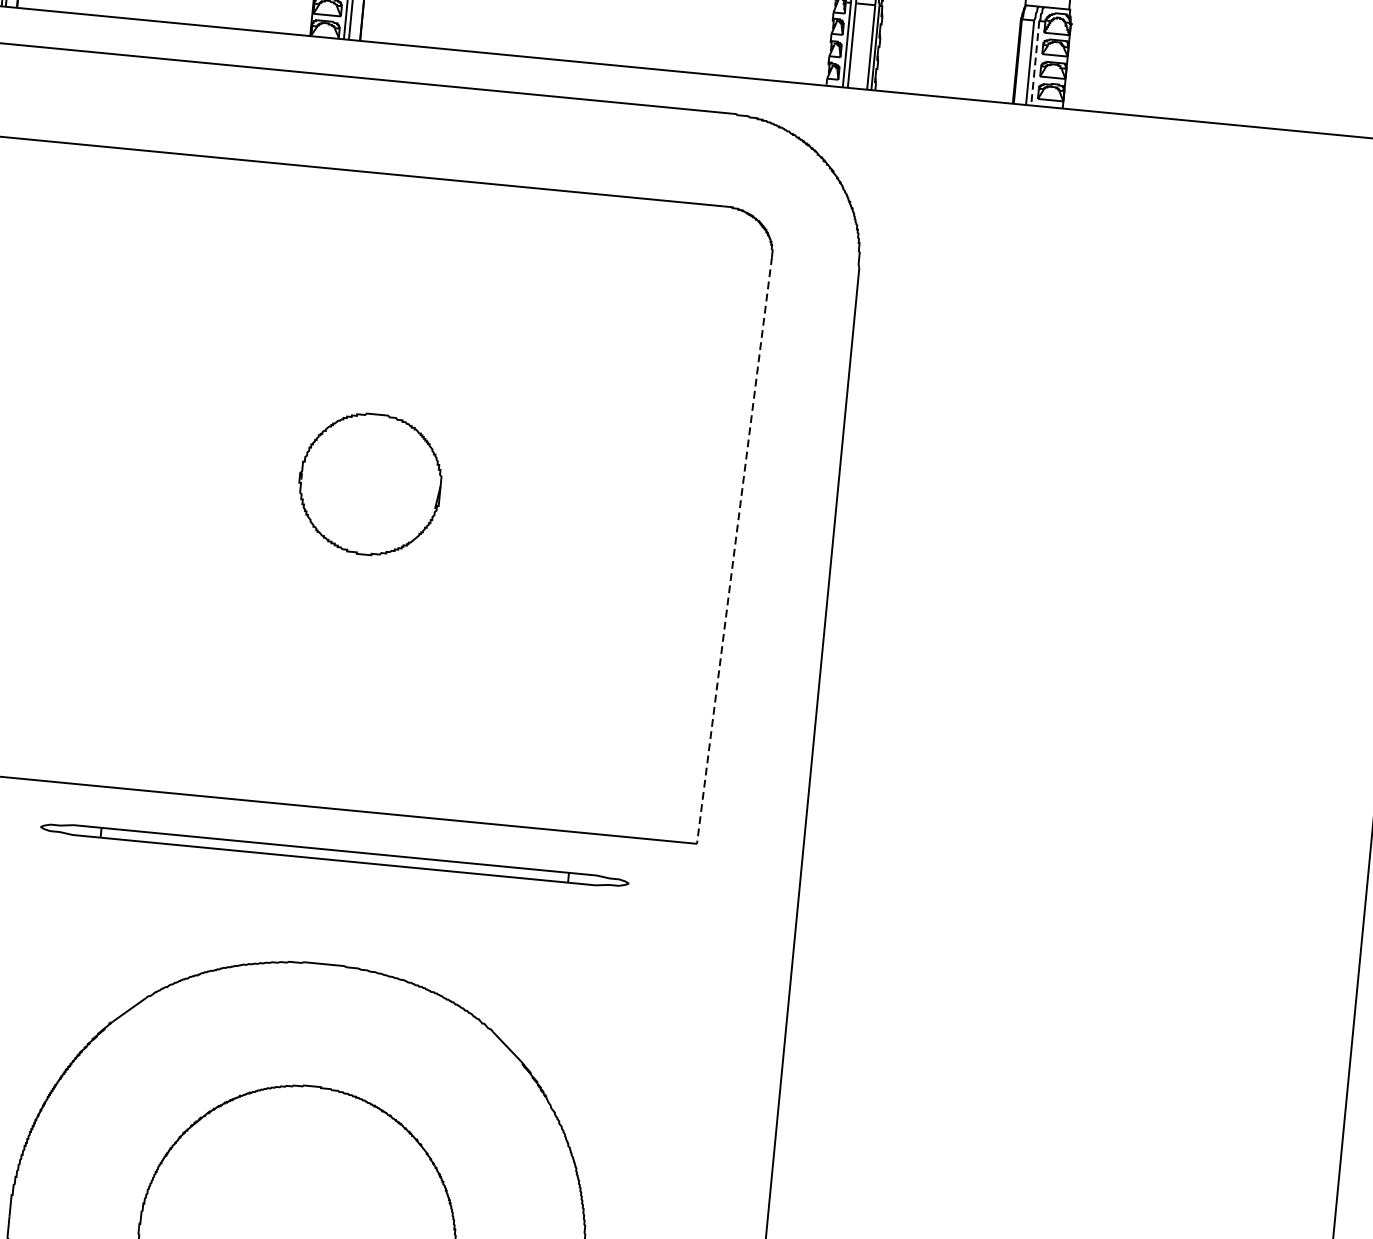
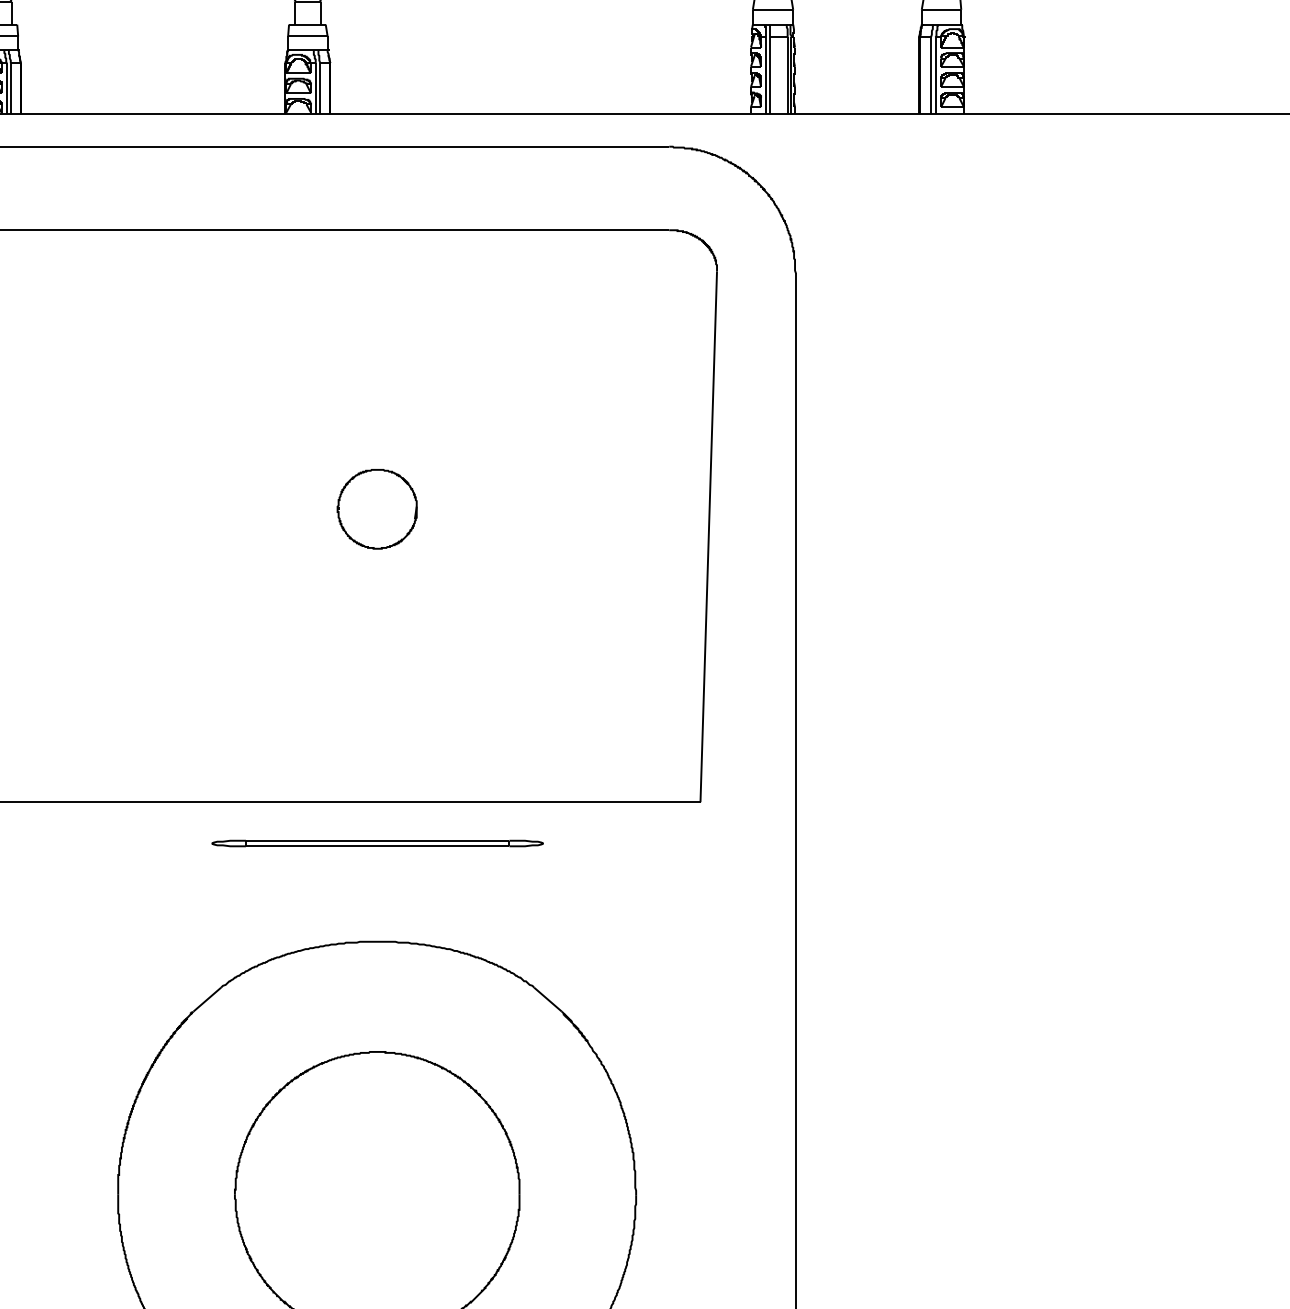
line: (1035, 64) -> (935, 76), dashed -> solid
part: (369, 484) -> (376, 509), size x0.62
line: (734, 551) -> (708, 537), dashed -> solid
part: (334, 855) -> (377, 843), size x0.62

